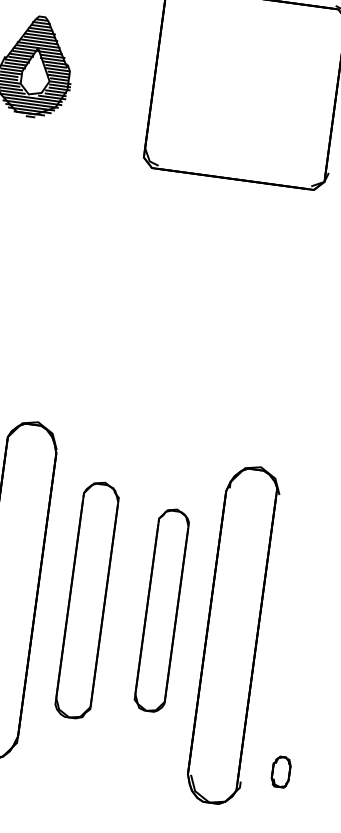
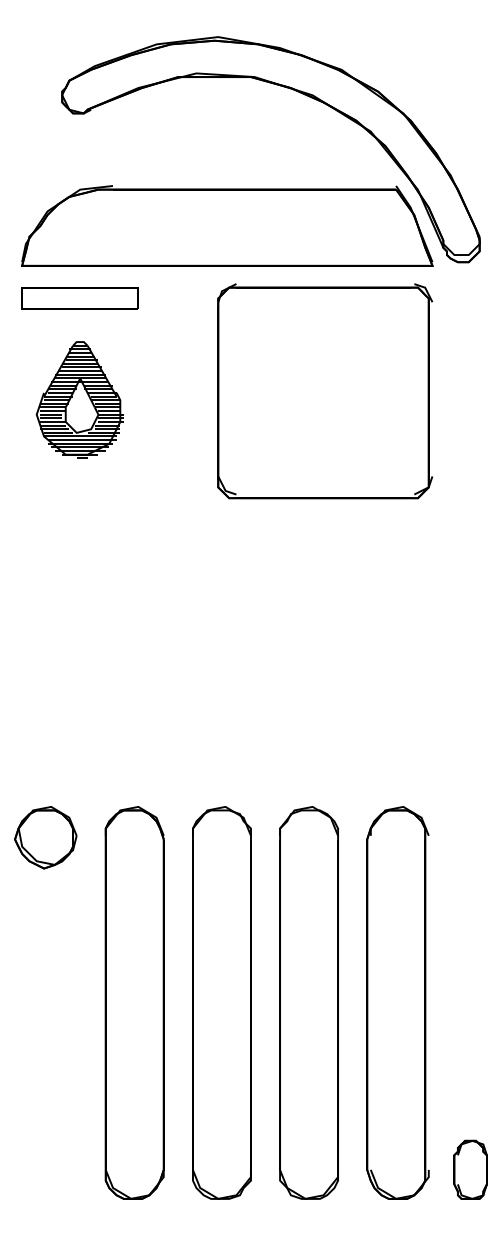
part: (86, 599) -> (221, 1002), size x1.43
part: (161, 609) -> (308, 1002), size x1.67
part: (233, 634) -> (397, 1002), moved
part: (281, 771) -> (470, 1169), size x1.67

